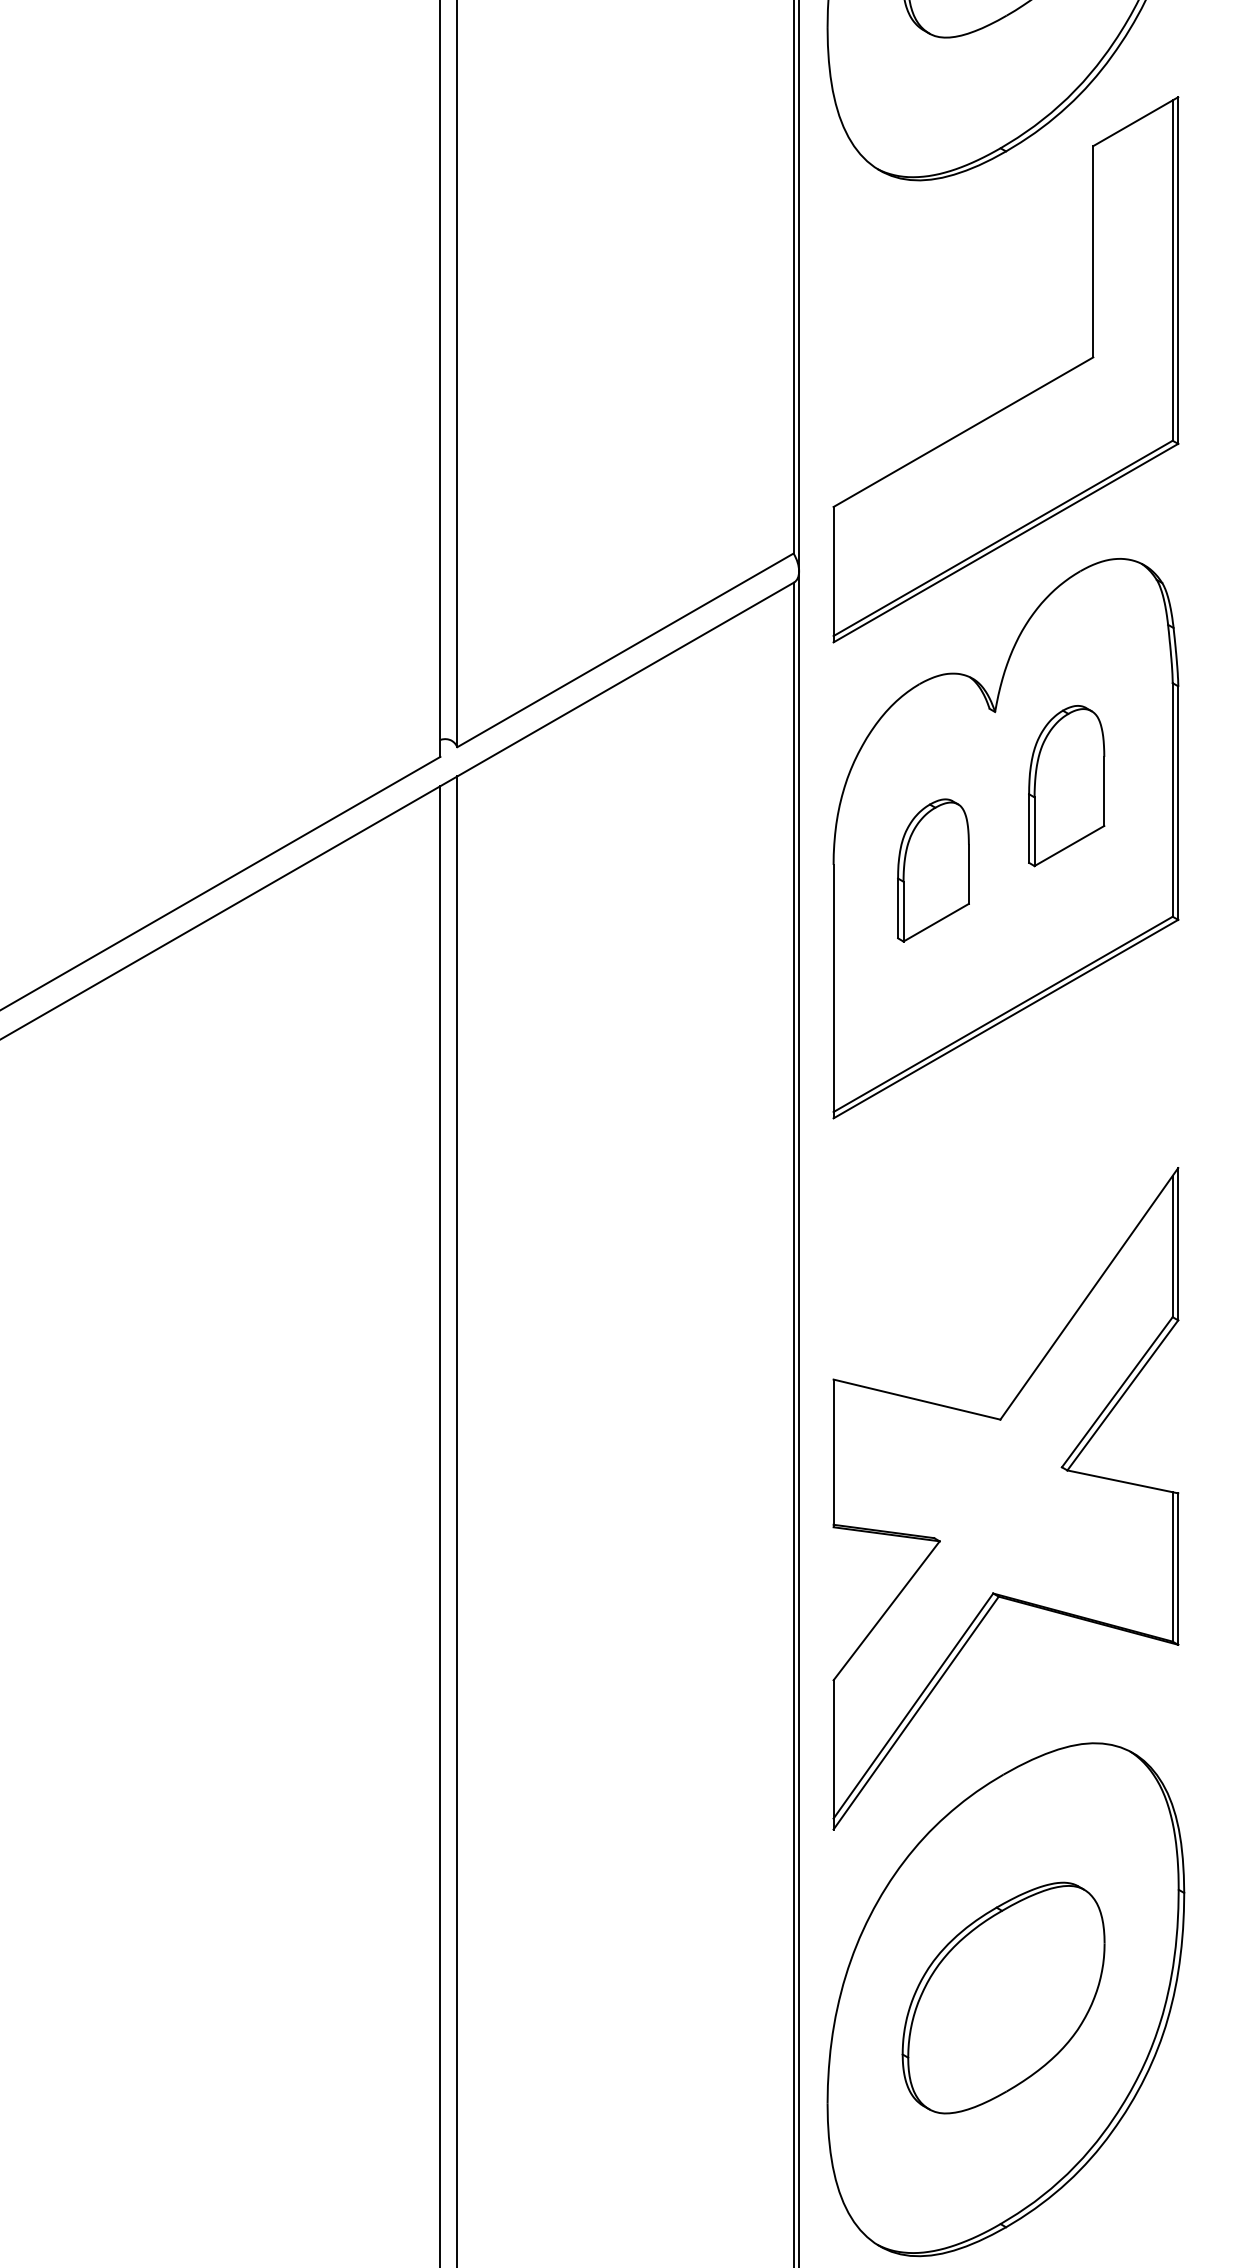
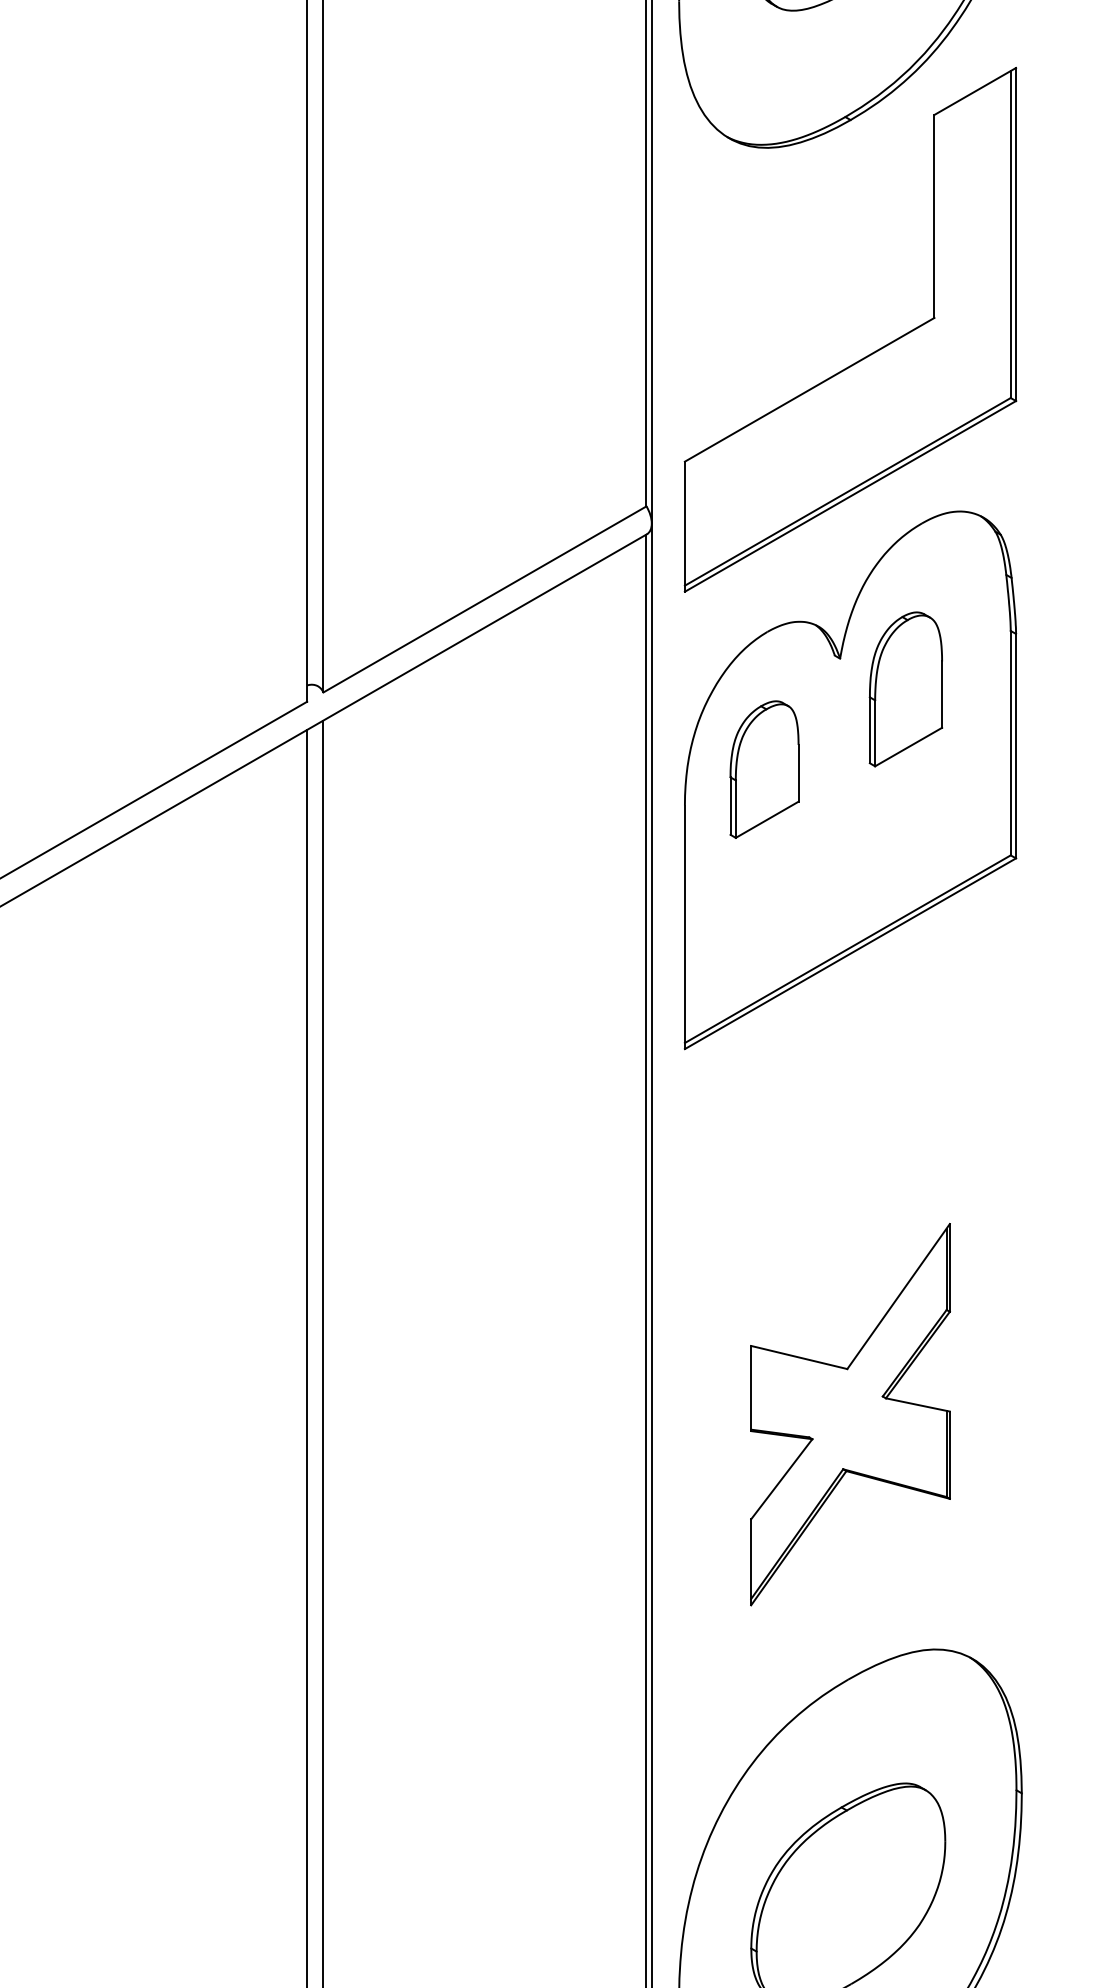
part: (1066, 786) -> (905, 689), moved
part: (933, 870) -> (764, 769), moved
part: (1005, 1498) -> (850, 1414), size x0.6

